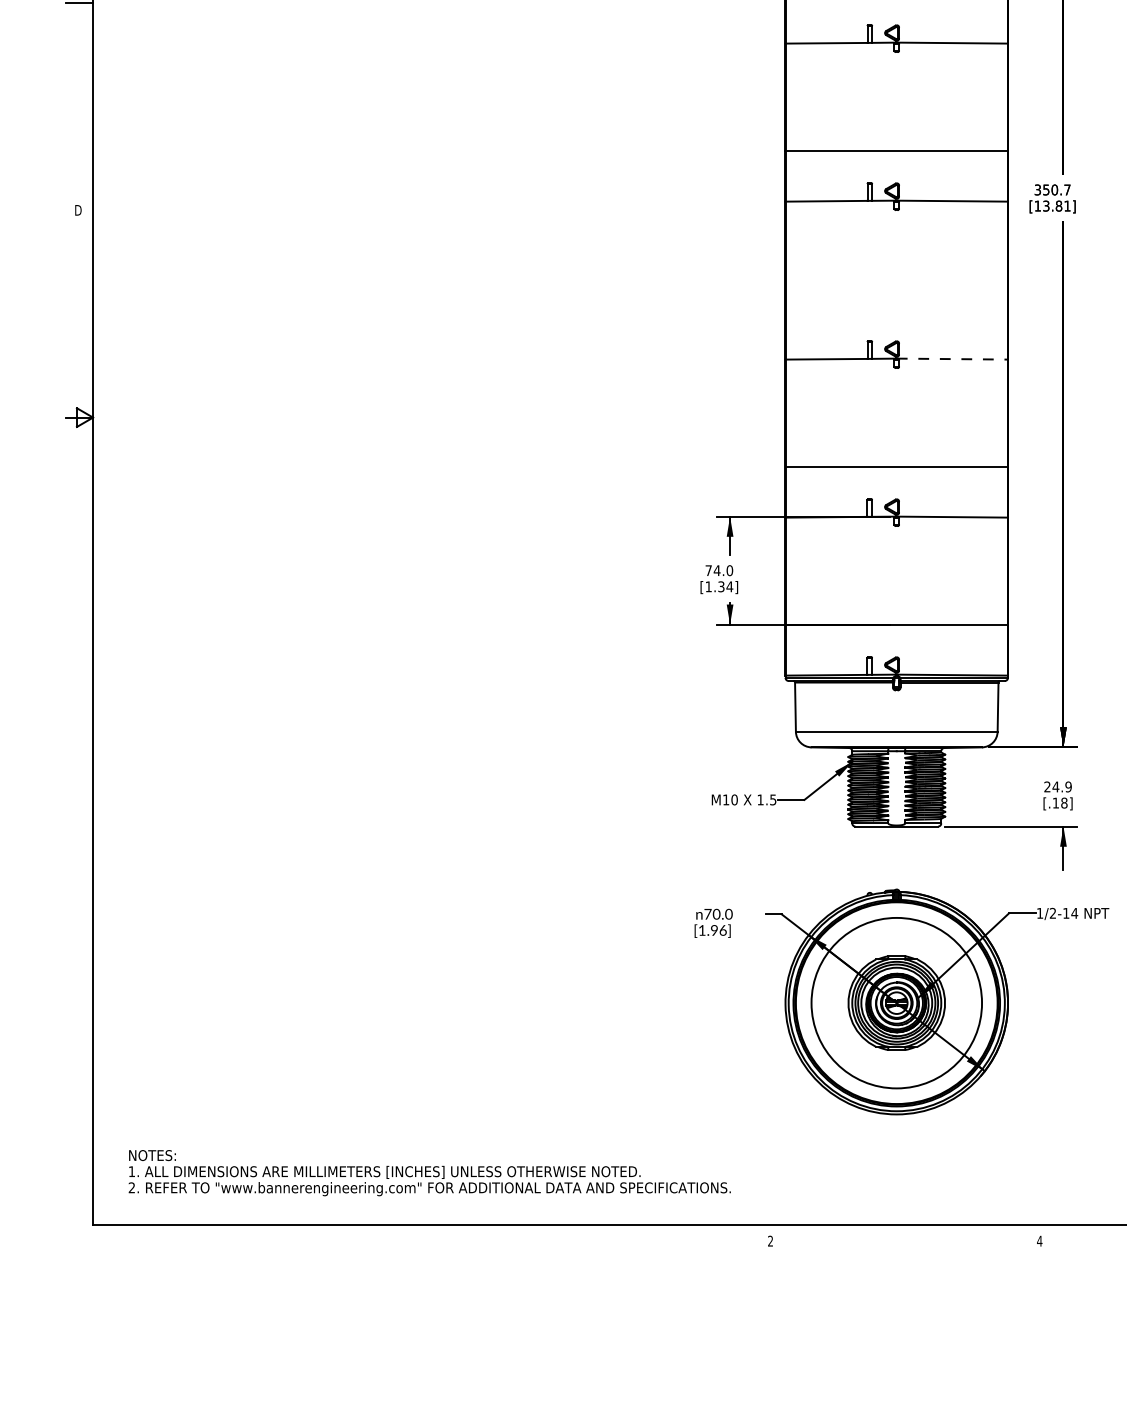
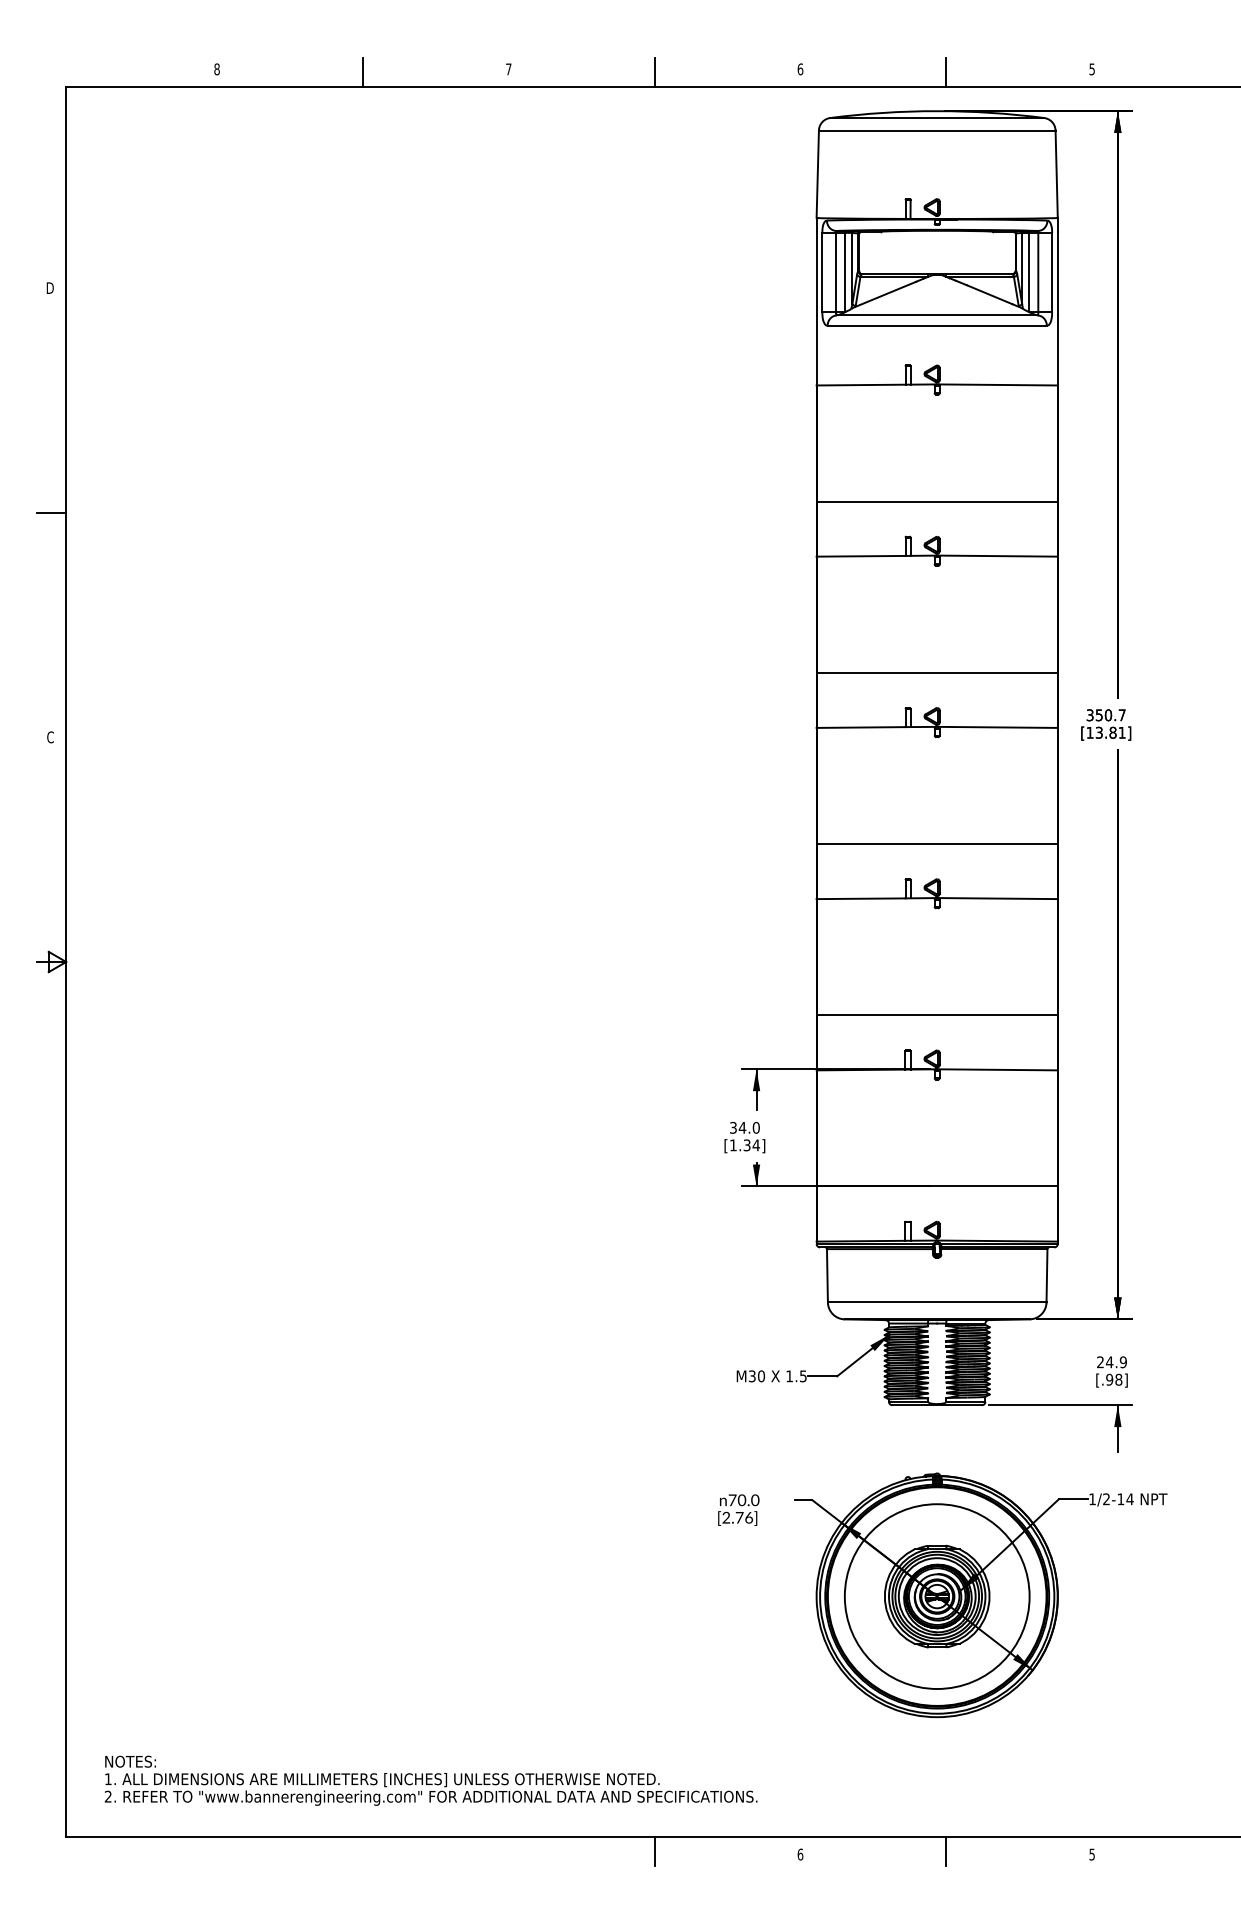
text: (77, 210) -> (49, 737), D -> C
line: (896, 309) -> (936, 844), added
line: (953, 359) -> (998, 898), dashed -> solid
text: (708, 570) -> (733, 1127), 74.0 -> 34.0
text: (725, 800) -> (751, 1376), M10 -> M30
text: (1055, 802) -> (1109, 1379), [.18] -> [.98]
text: (707, 930) -> (732, 1517), [1.96] -> [2.76]
line: (635, 1238) -> (654, 1851), added
line: (905, 1238) -> (946, 1851), added
text: (770, 1241) -> (800, 1854), 2 -> 6
text: (1040, 1241) -> (1092, 1854), 4 -> 5

